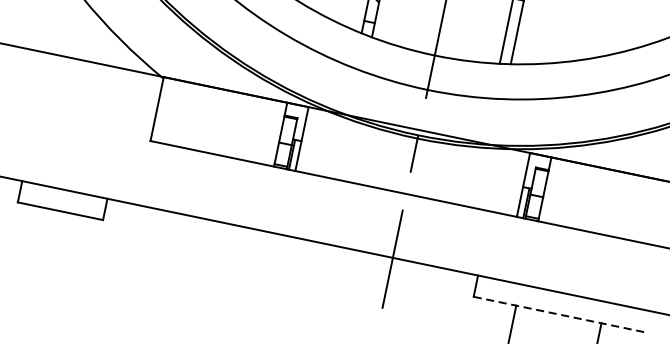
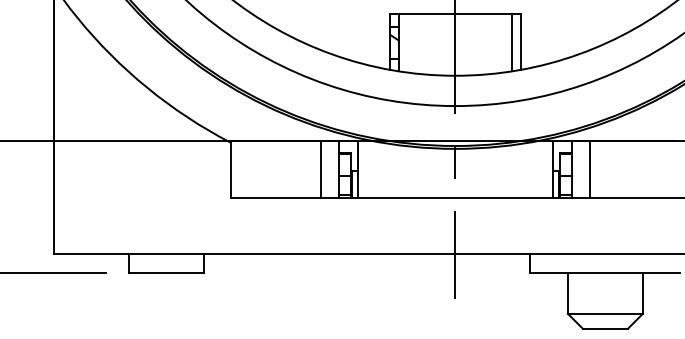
line: (259, 130) -> (320, 169), added
line: (566, 193) -> (590, 169), added
line: (559, 314) -> (605, 272), dashed -> solid

